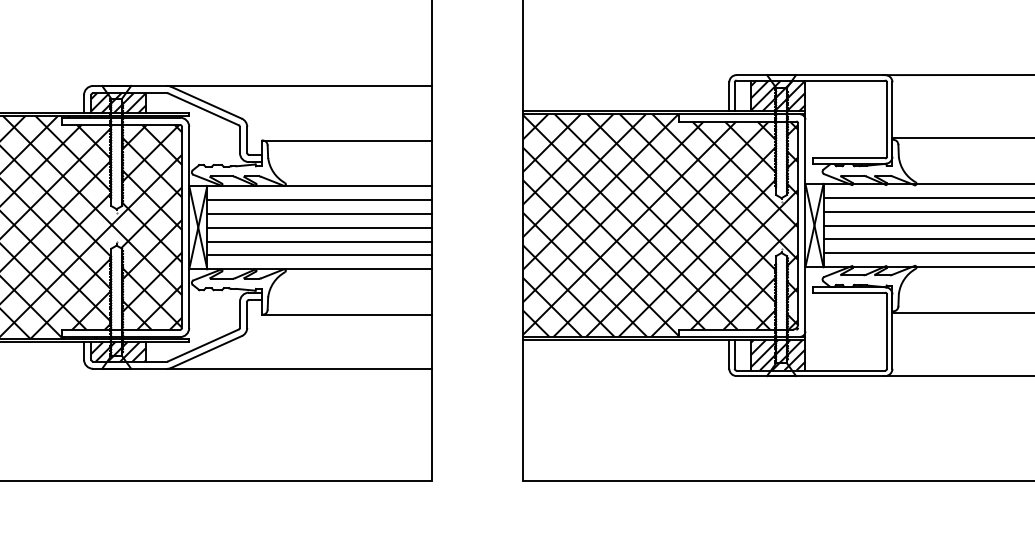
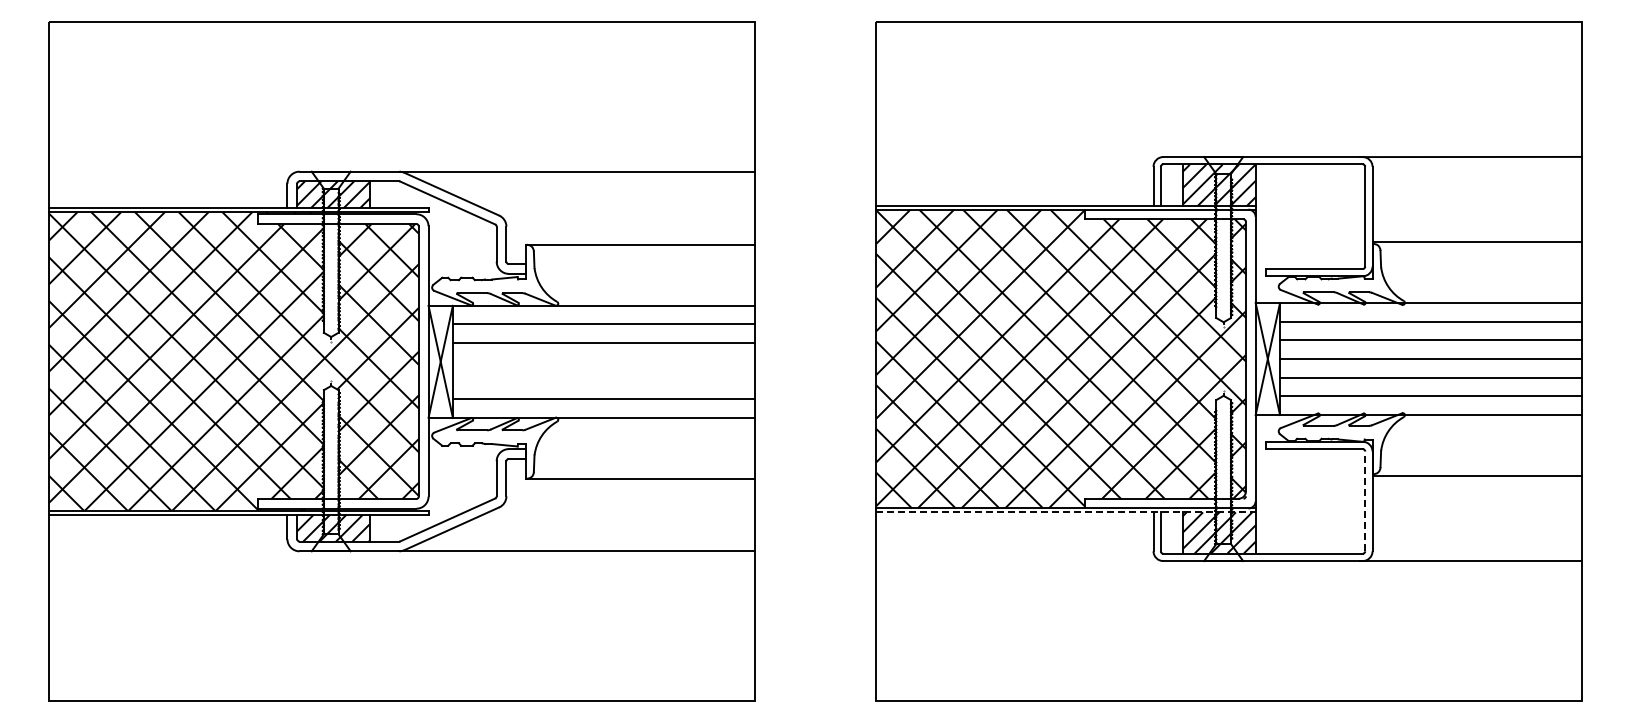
line: (319, 227) -> (603, 361), removed
line: (319, 241) -> (603, 380), removed
line: (887, 331) -> (1365, 501), solid -> dashed
line: (664, 339) -> (1066, 512), solid -> dashed

